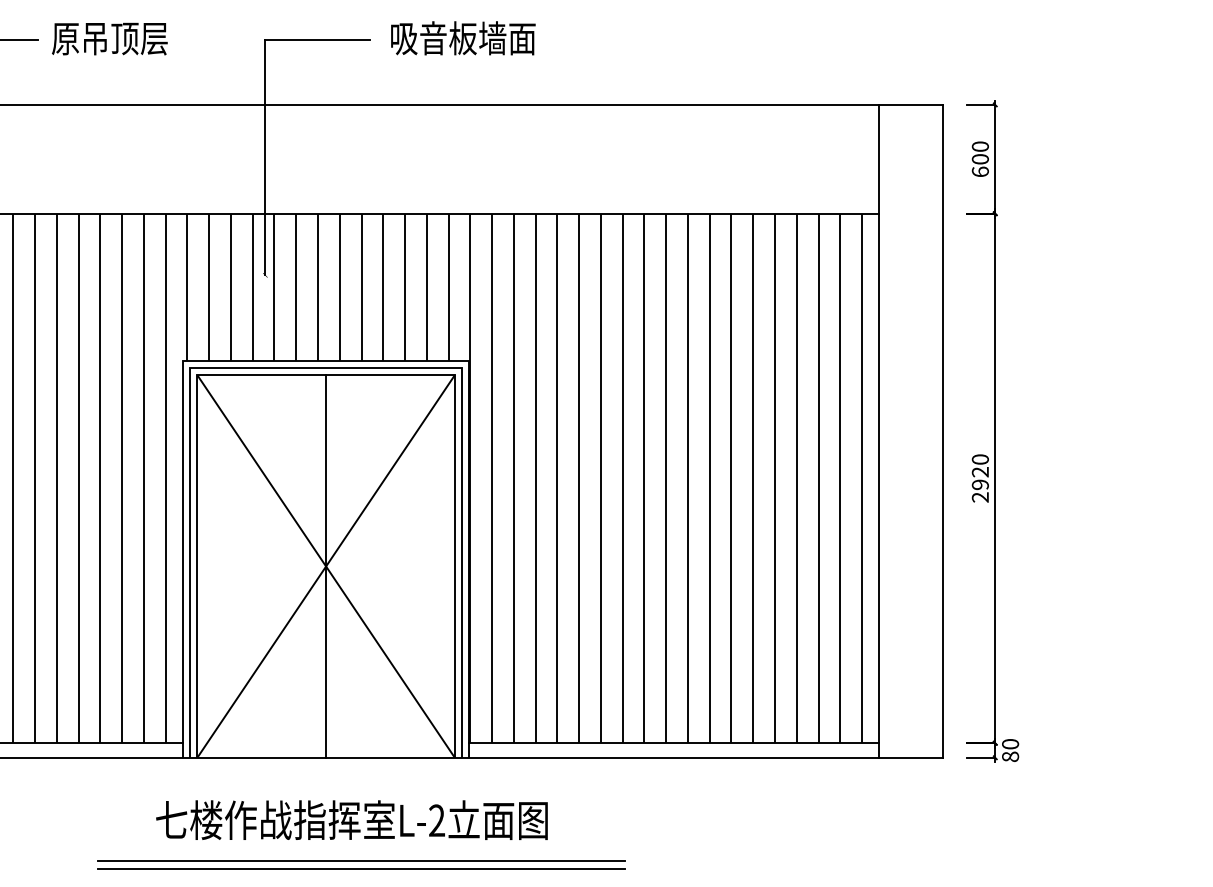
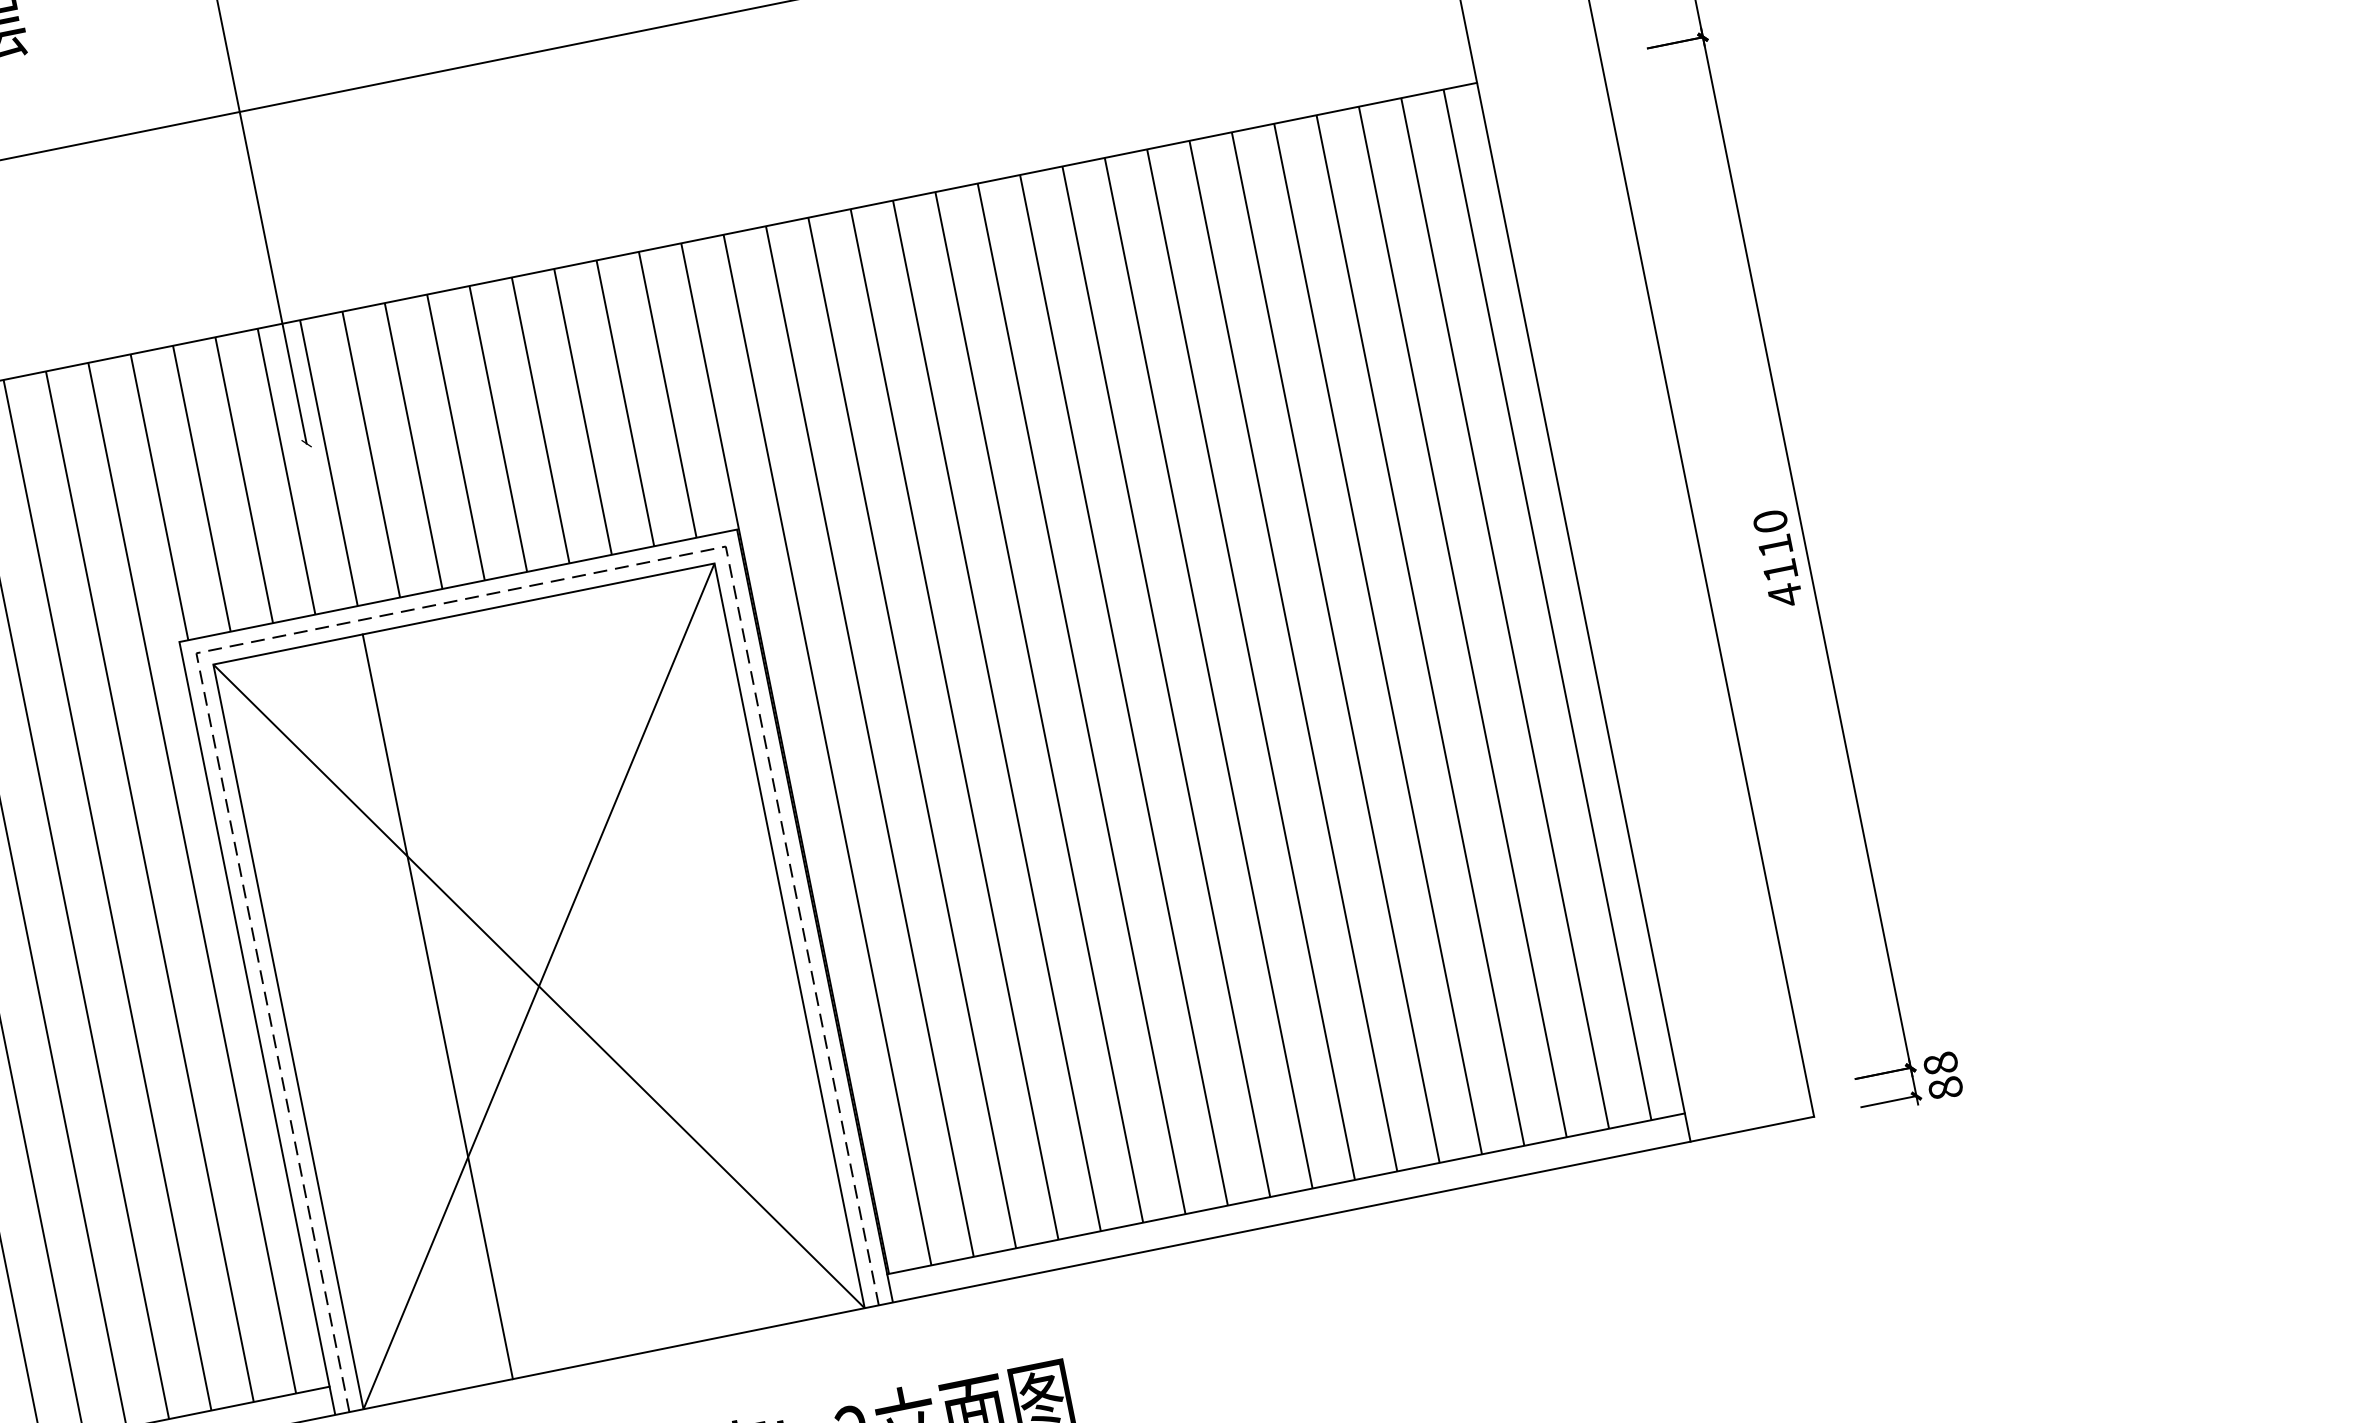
line: (326, 367) -> (461, 598), solid -> dashed
text: (979, 485) -> (1778, 572), 2920 -> 4110
line: (326, 566) -> (438, 1006), moved
text: (1010, 744) -> (1940, 1064), 80 -> 88

